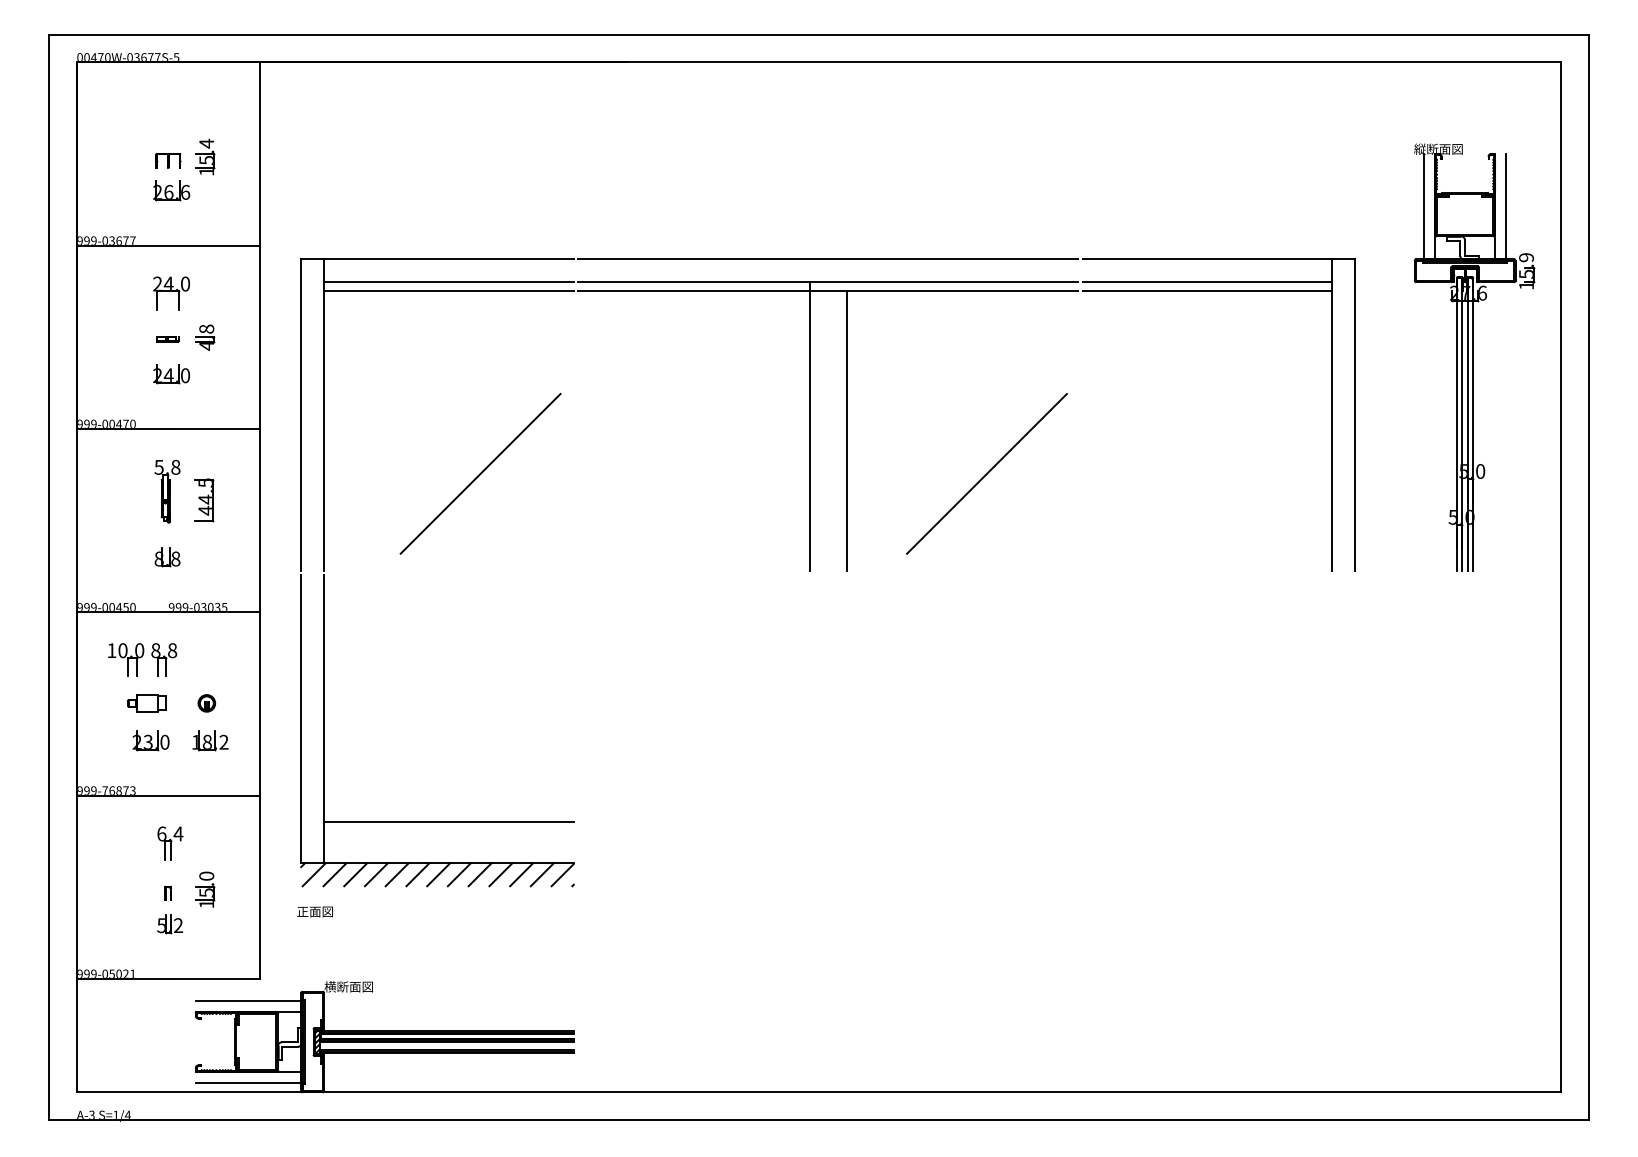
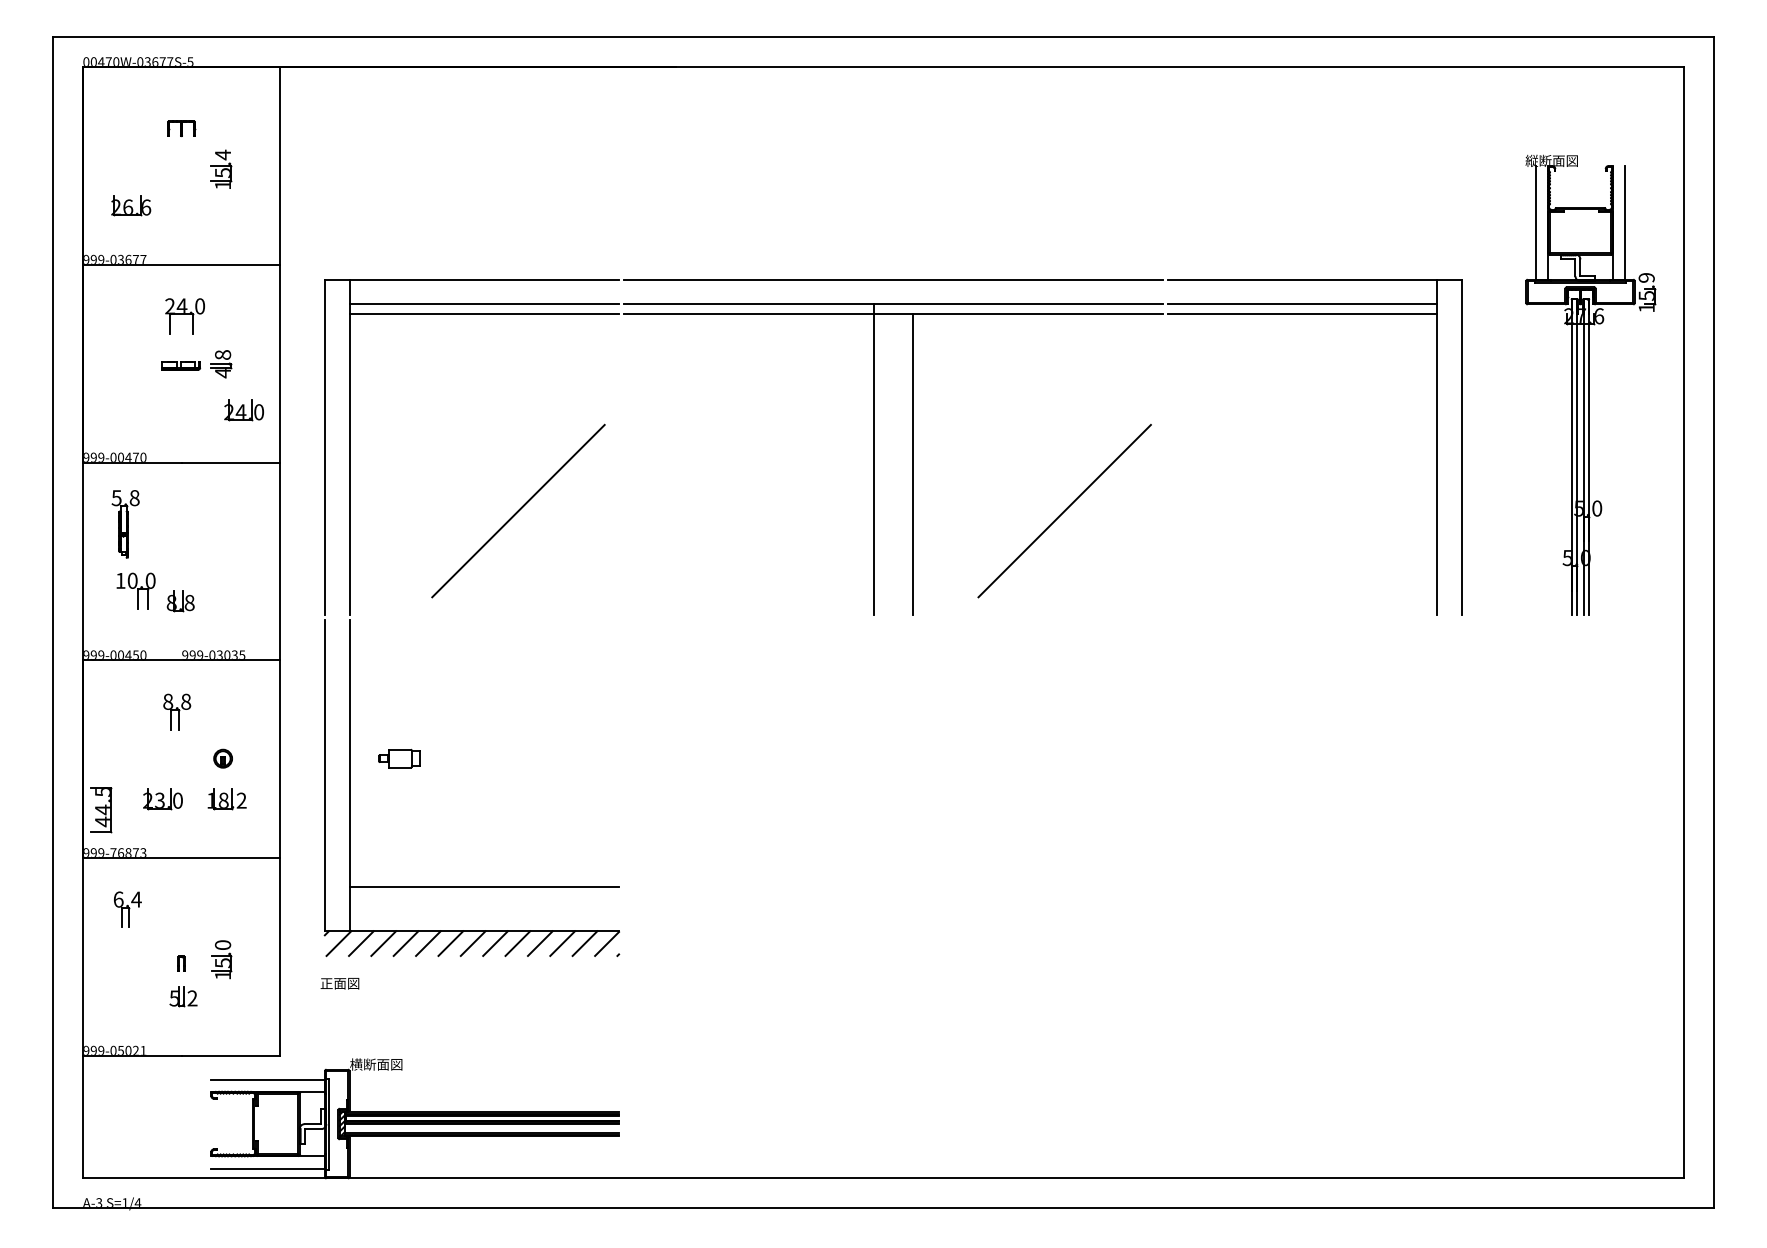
part: (168, 160) -> (181, 128), moved
part: (171, 190) -> (131, 205), moved
part: (168, 339) -> (181, 366), size x1.6
part: (171, 374) -> (243, 410), moved
part: (167, 491) -> (125, 524), moved
part: (204, 500) -> (101, 810), moved
part: (125, 659) -> (135, 590), moved
part: (146, 703) -> (399, 758), moved
part: (170, 843) -> (127, 909), moved

